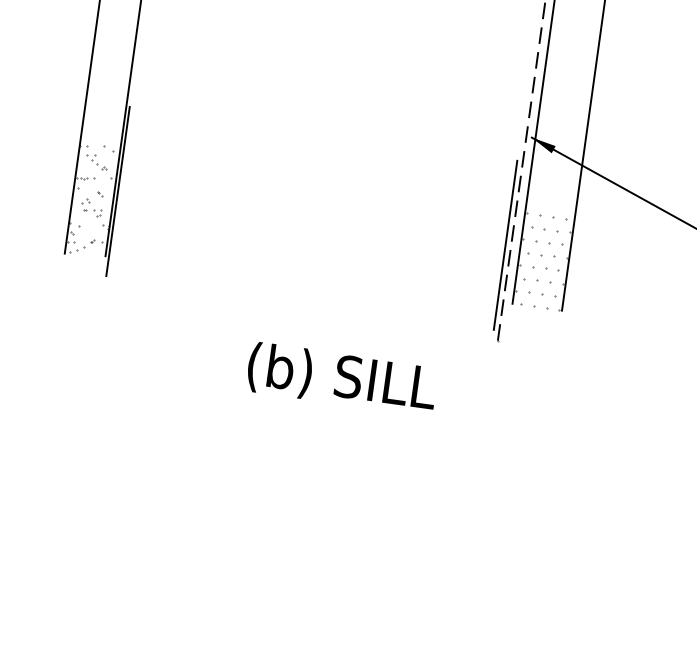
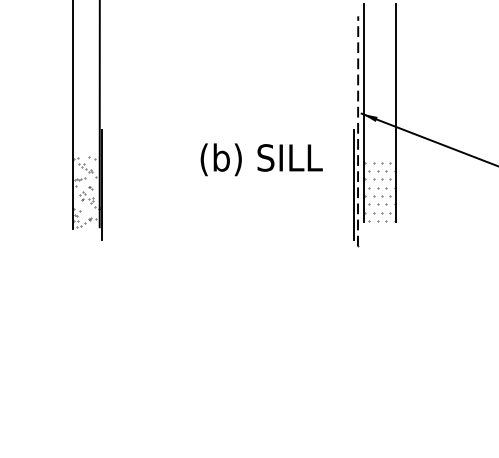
text: (341, 378) -> (261, 159), moved

